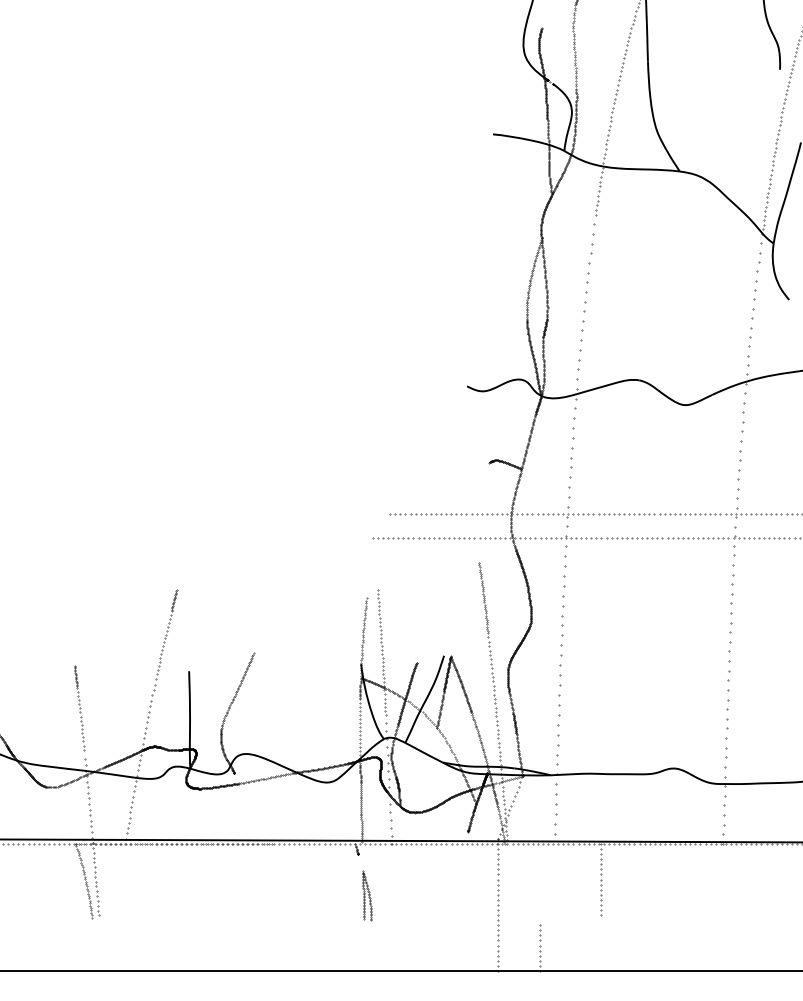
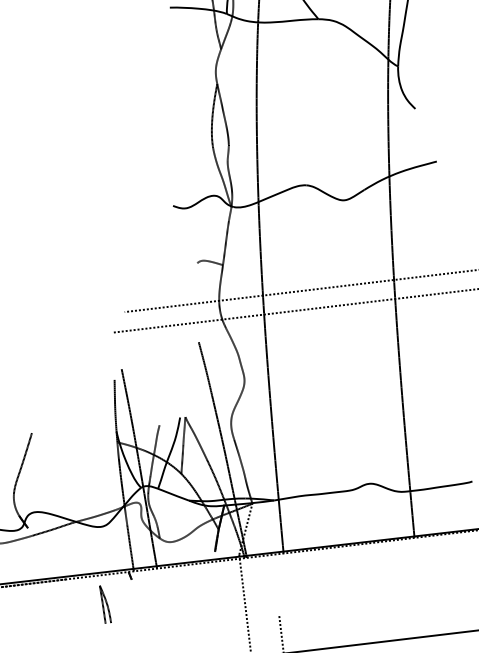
line: (601, 881) -> (323, 578), removed
part: (367, 895) -> (105, 604), moved

